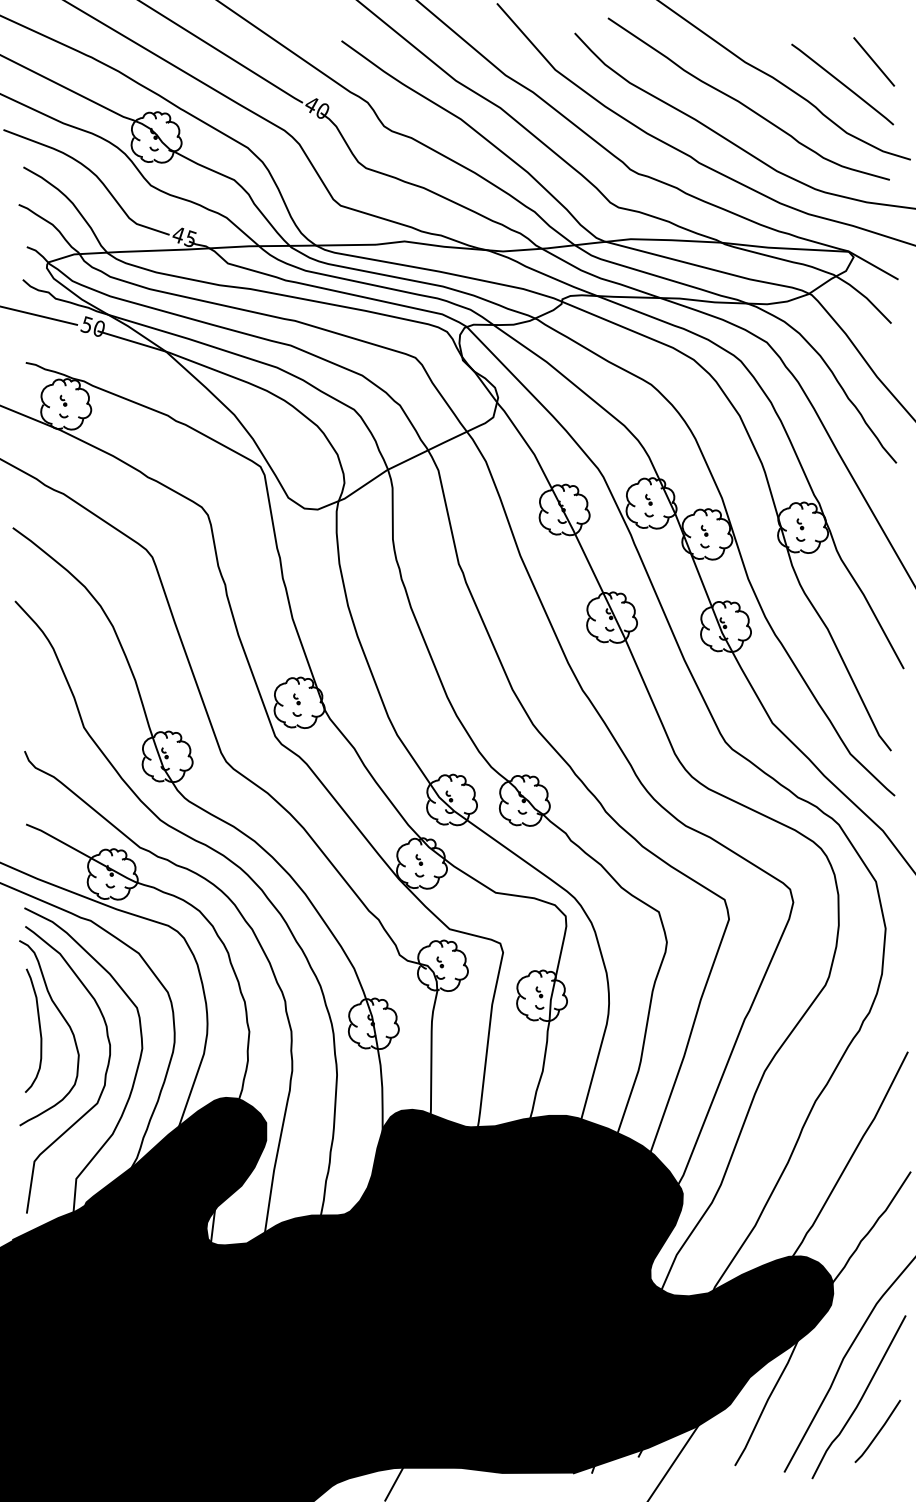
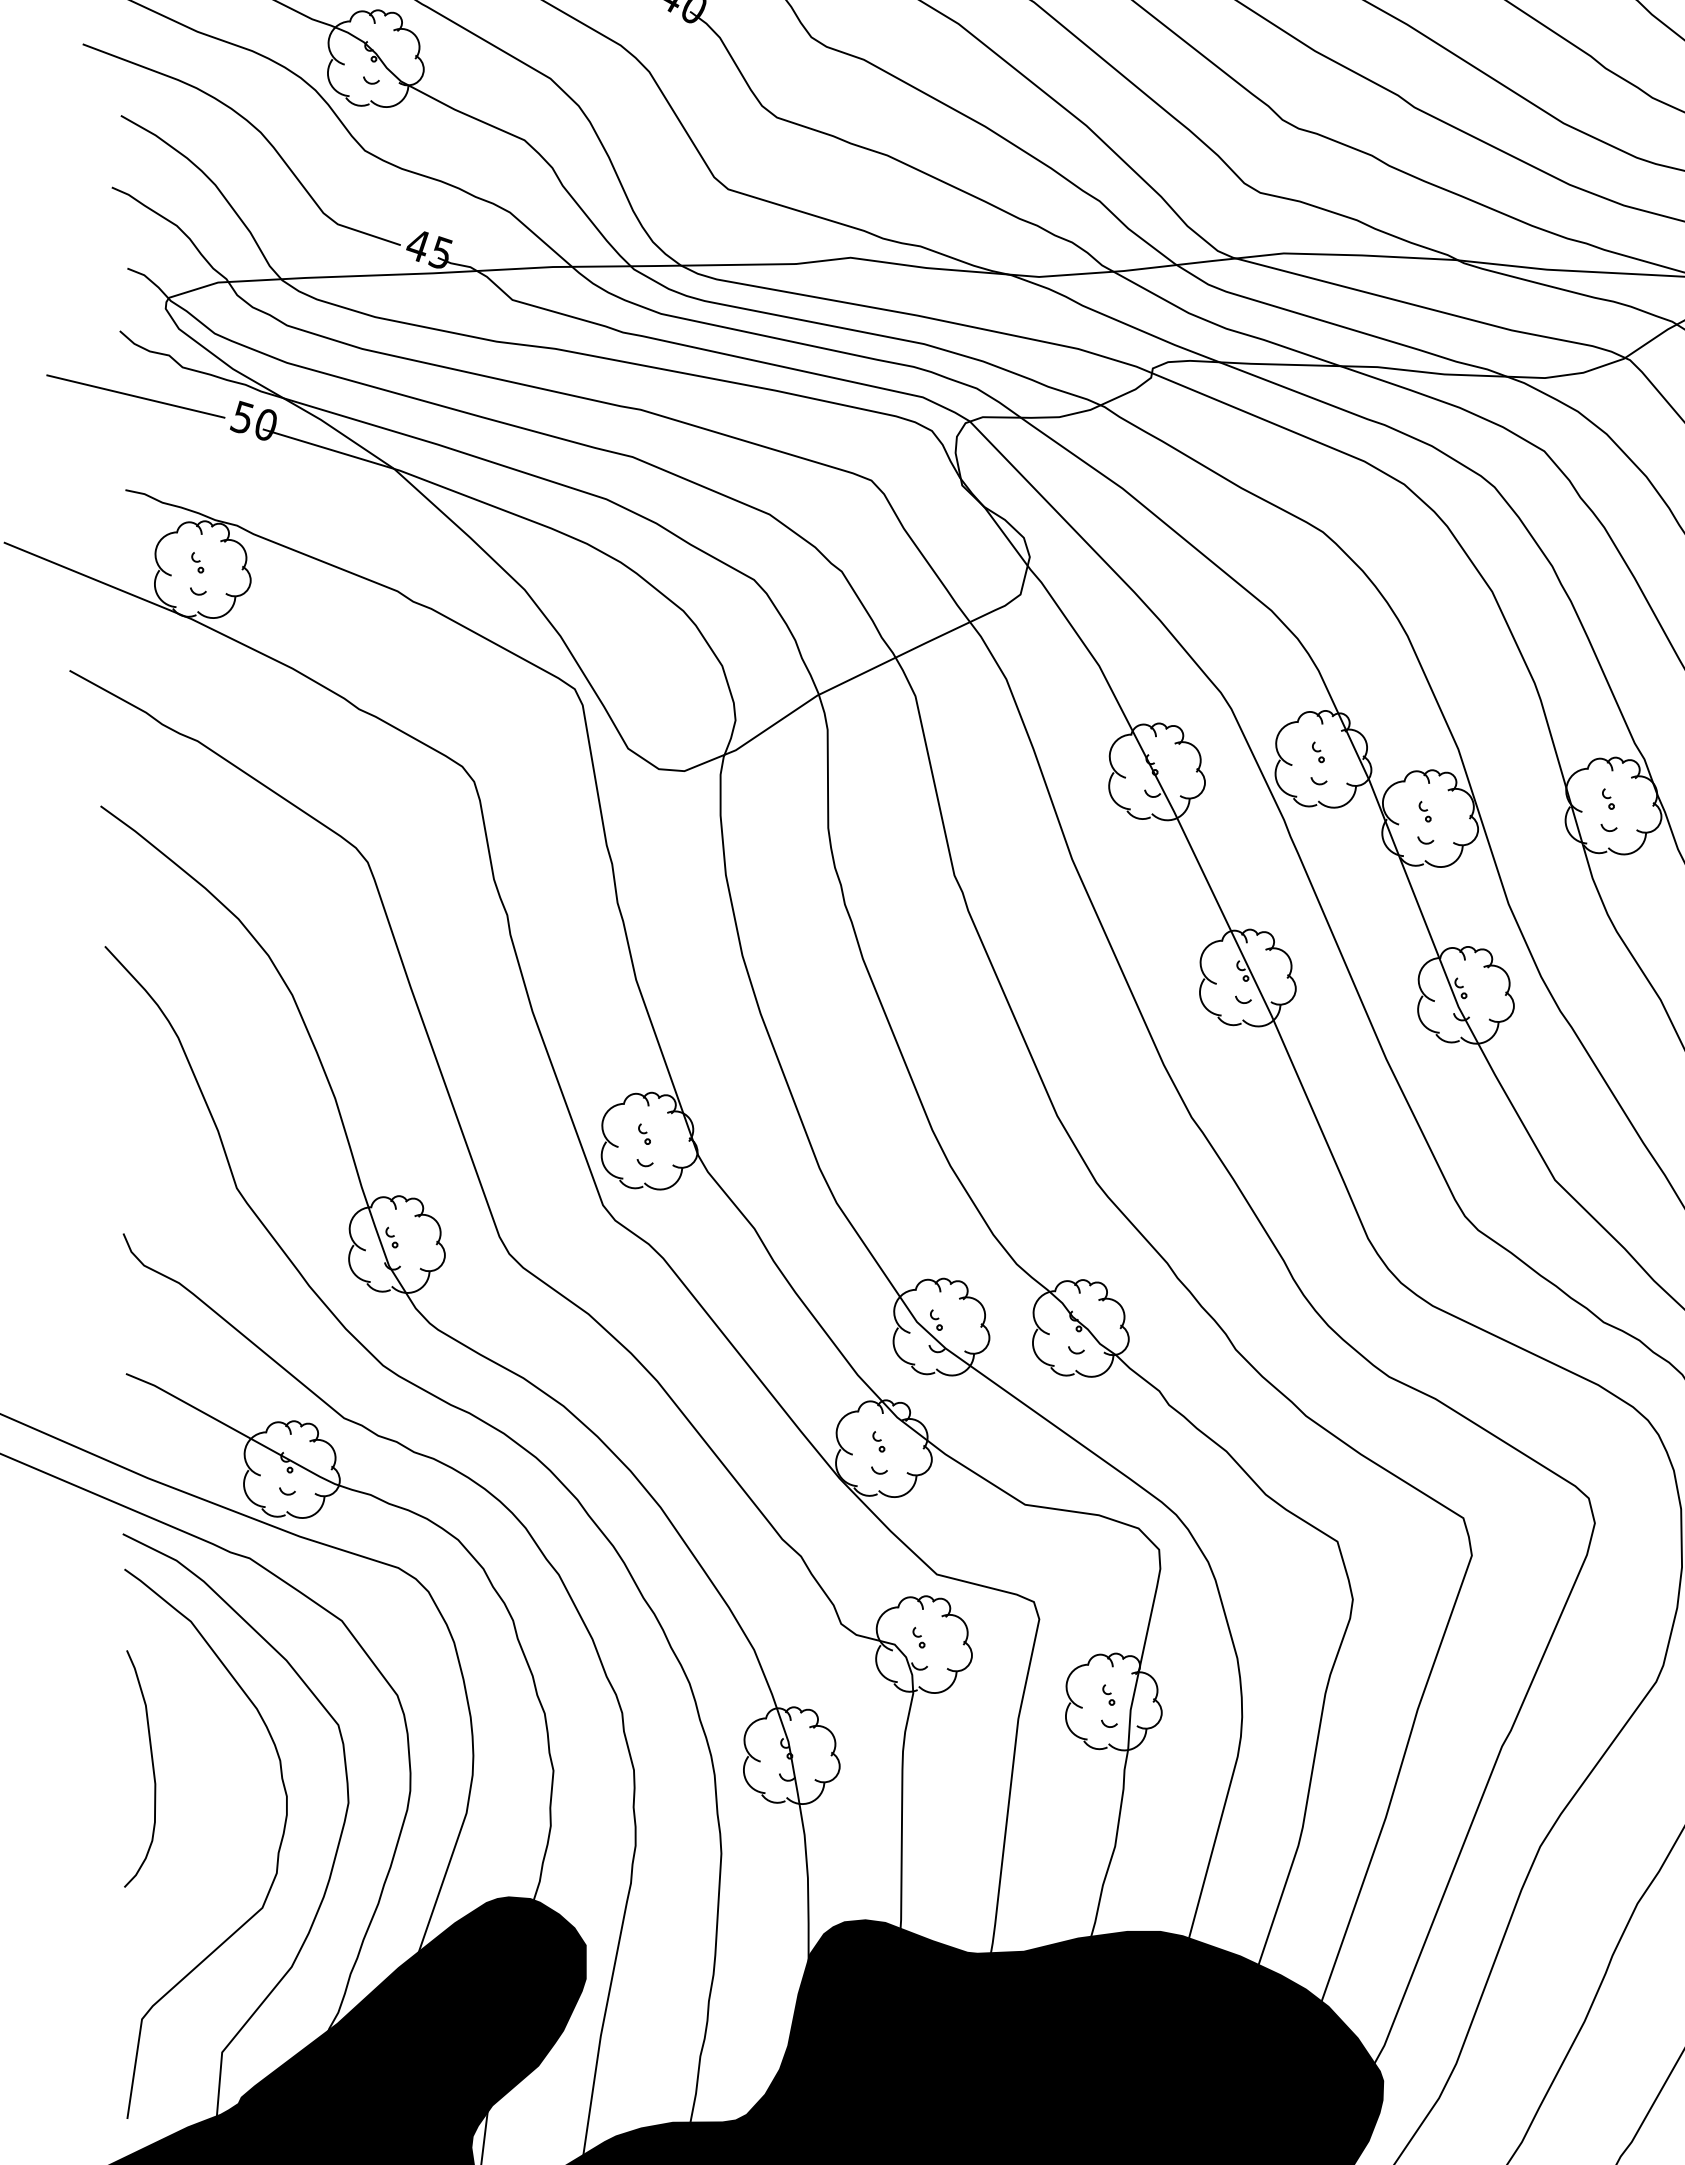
curve: (65, 1022) -> (201, 1753), removed

